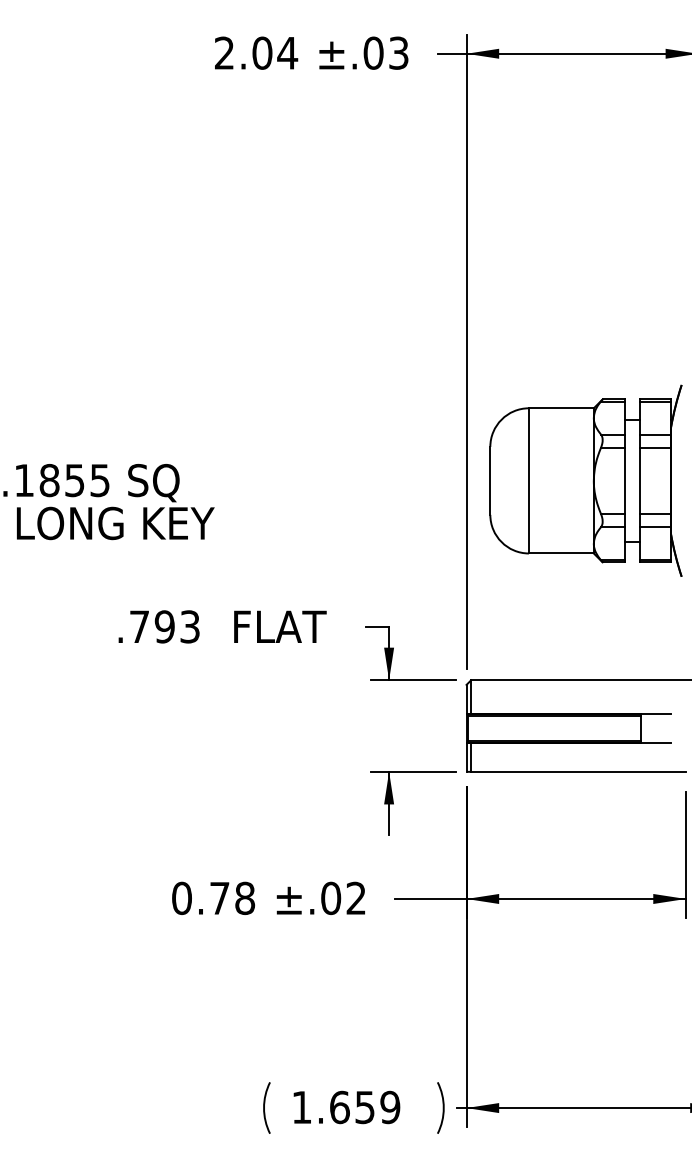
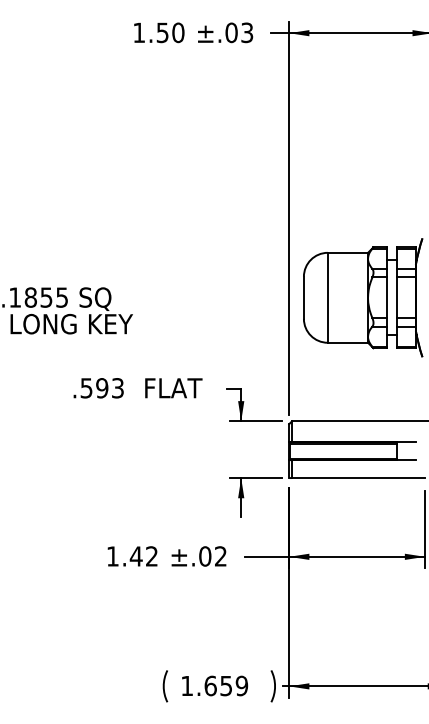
text: (255, 52) -> (158, 32), 2.04 -> 1.50
text: (139, 627) -> (86, 388), .793 -> .593
text: (213, 898) -> (132, 556), 0.78 -> 1.42

